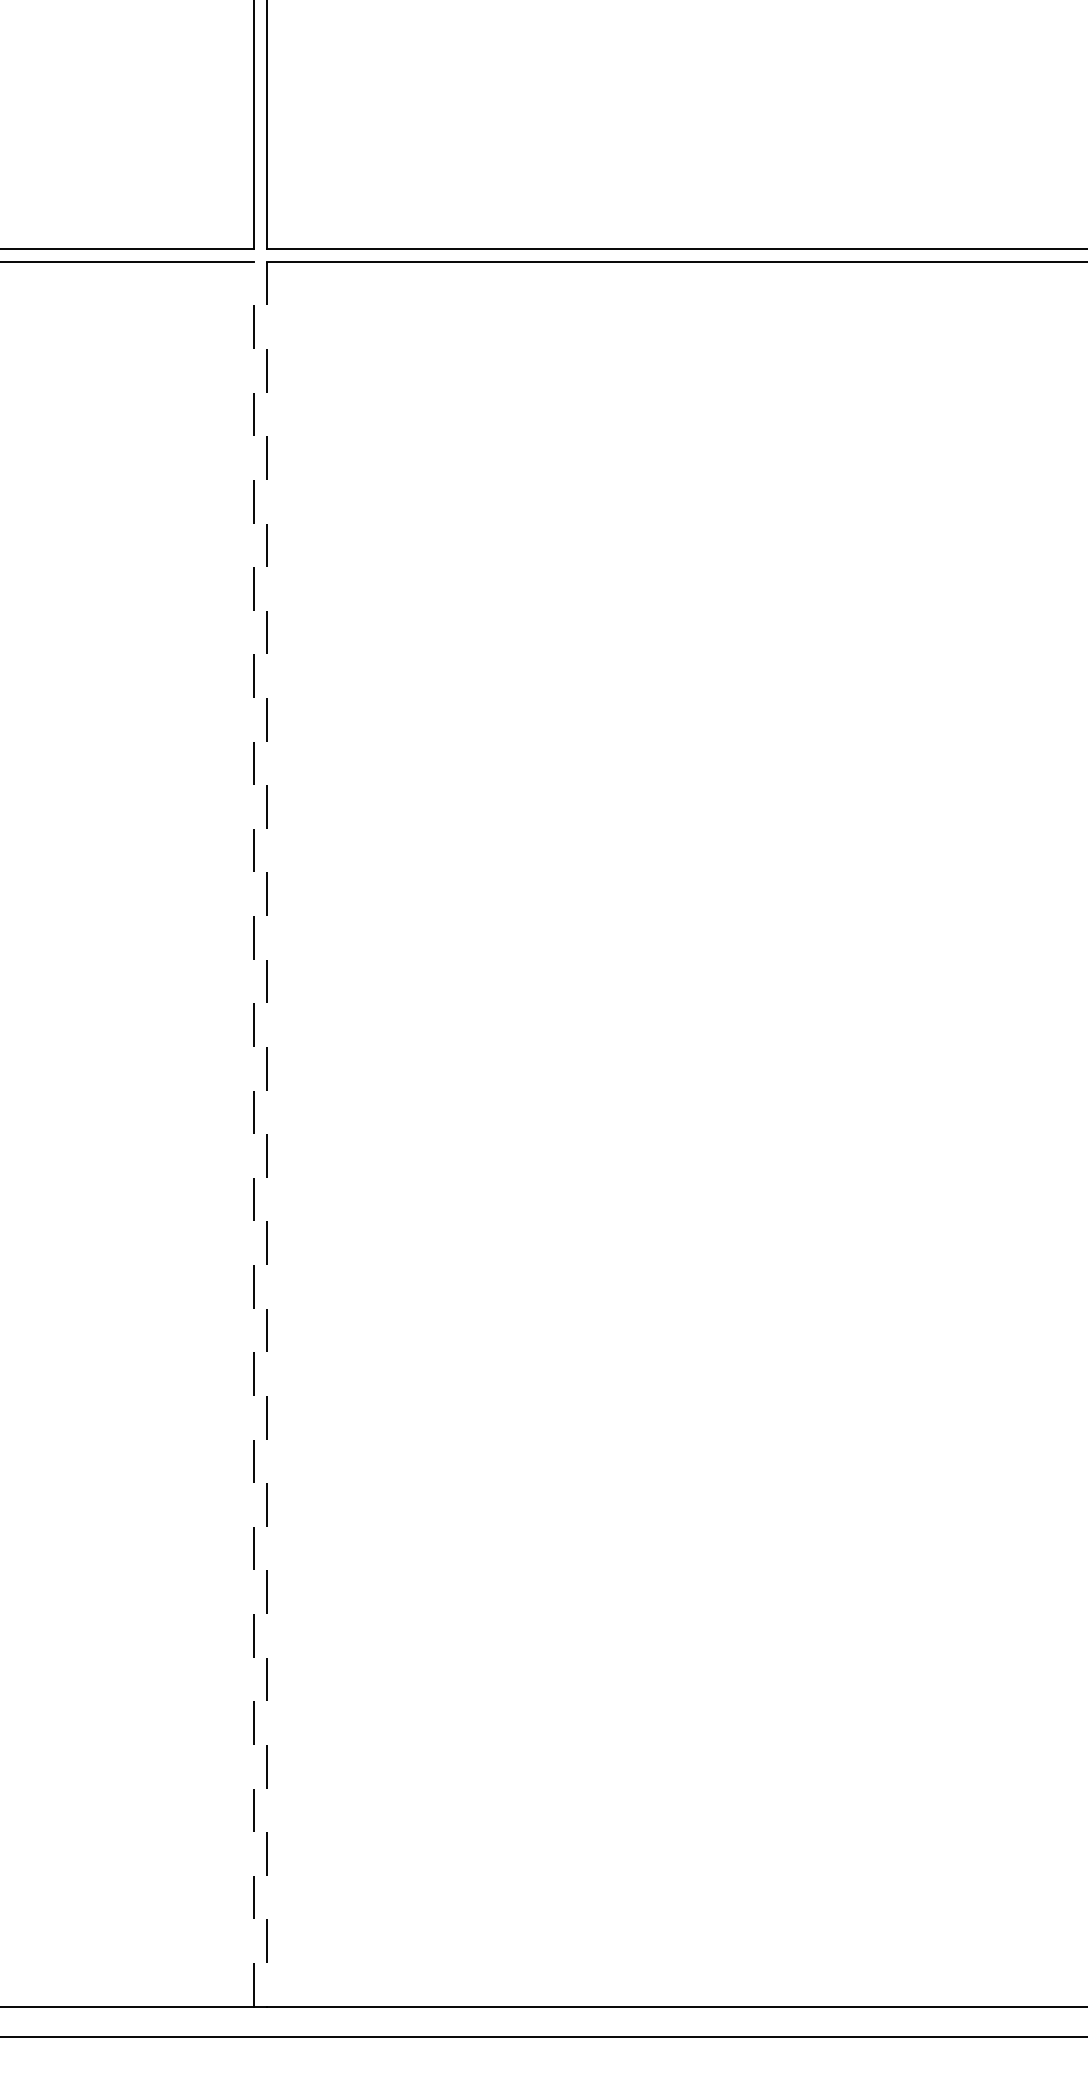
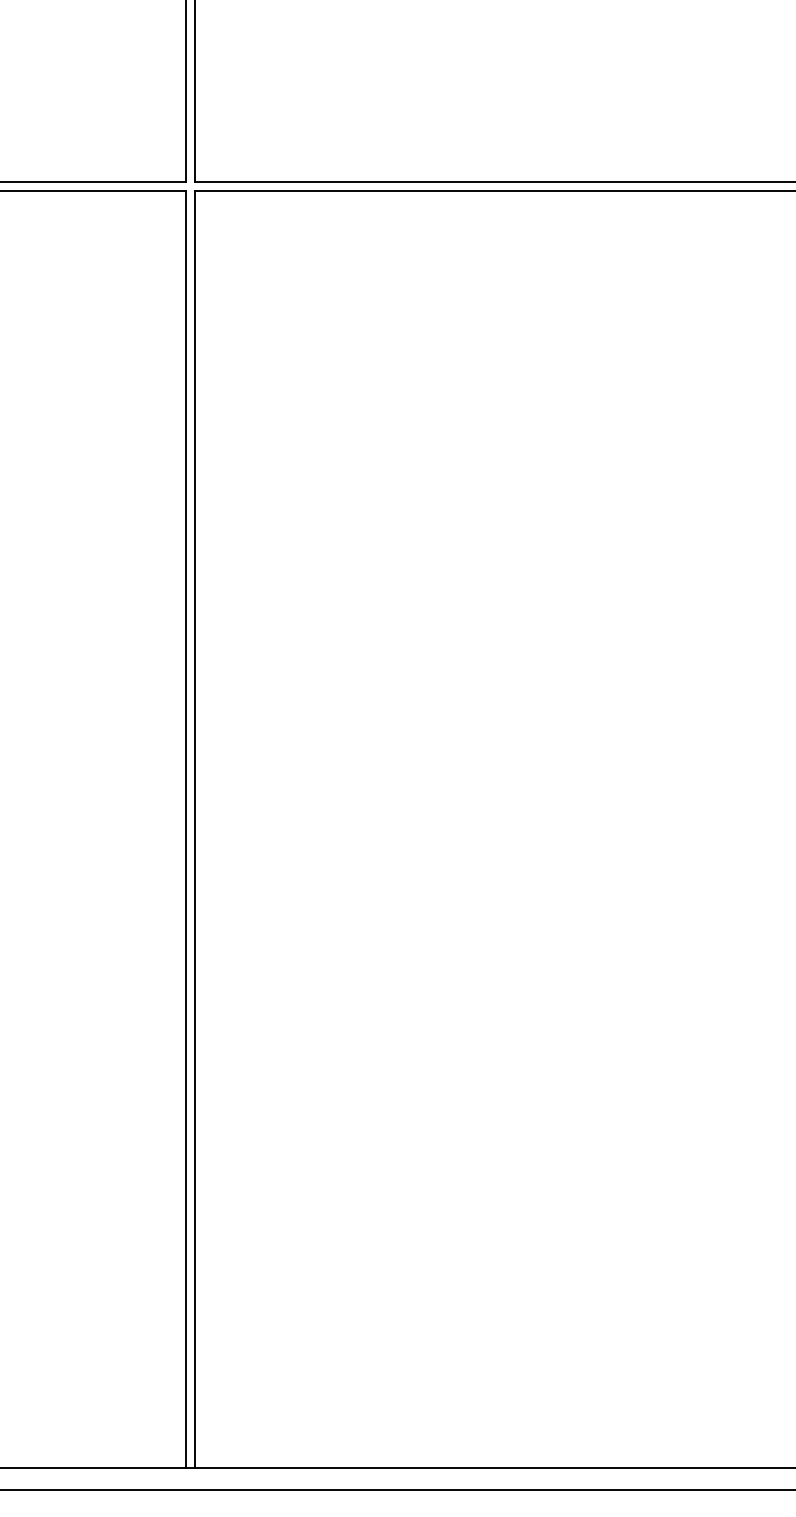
line: (253, 1133) -> (185, 829), dashed -> solid
line: (266, 1134) -> (194, 829), dashed -> solid

